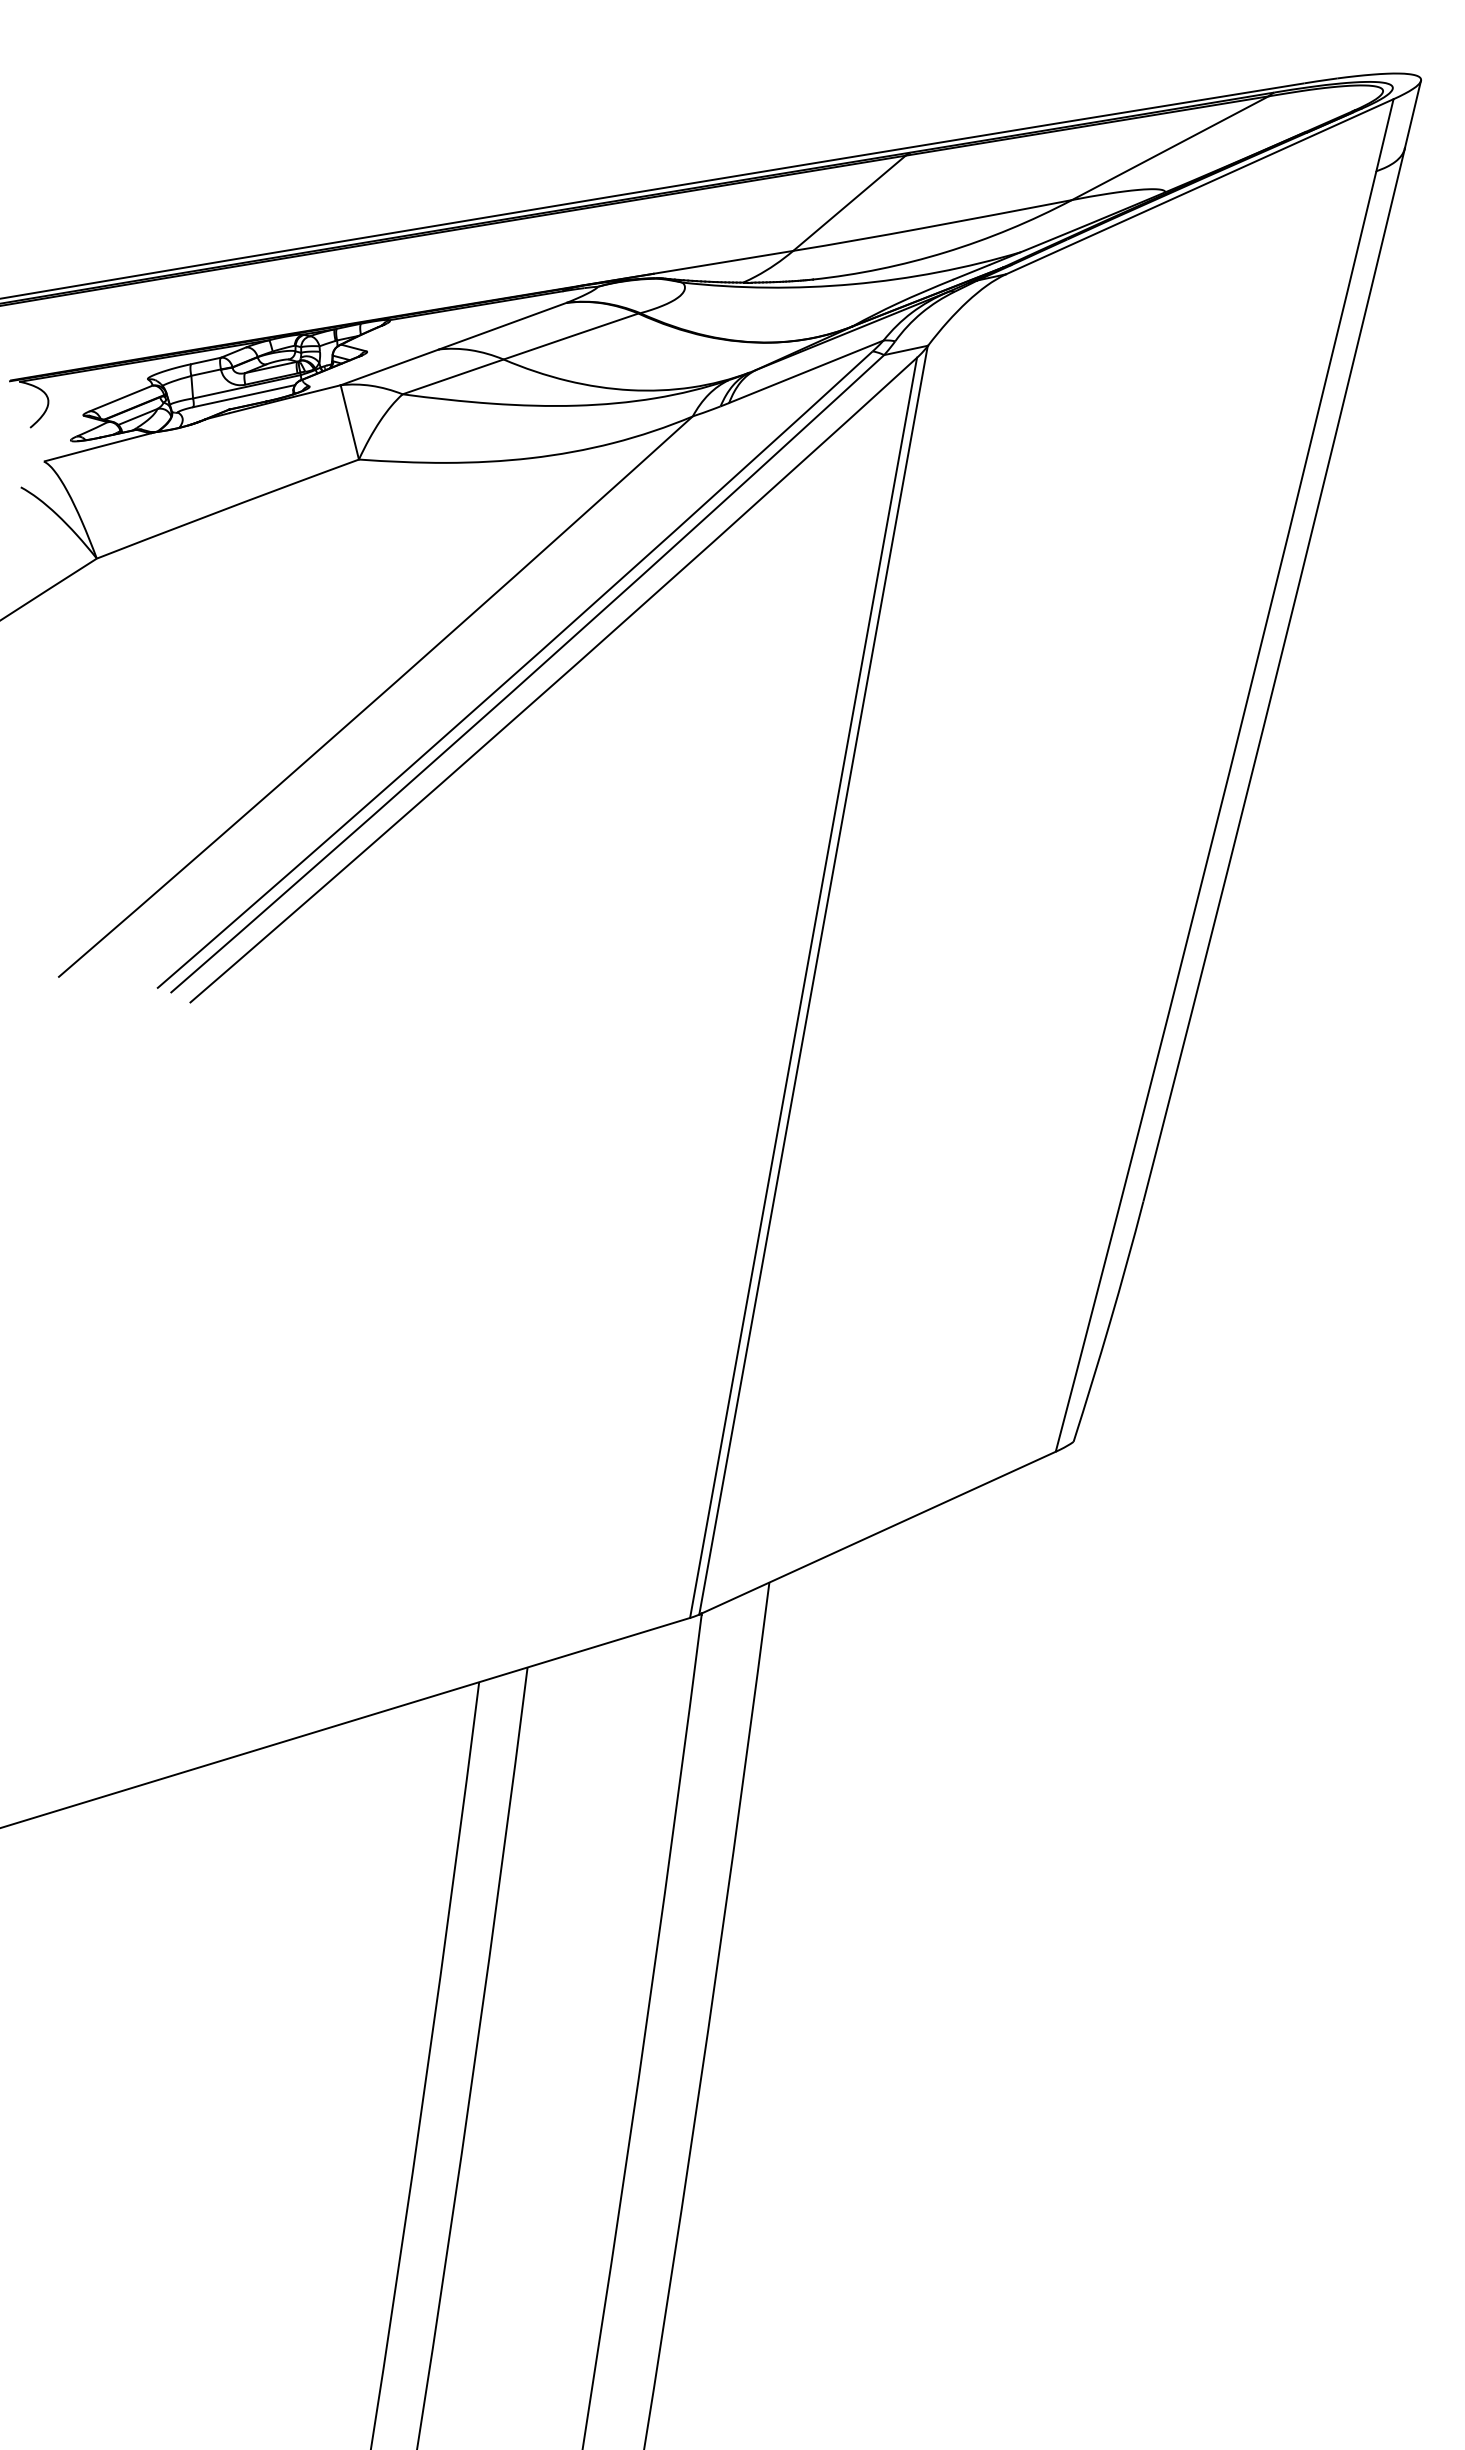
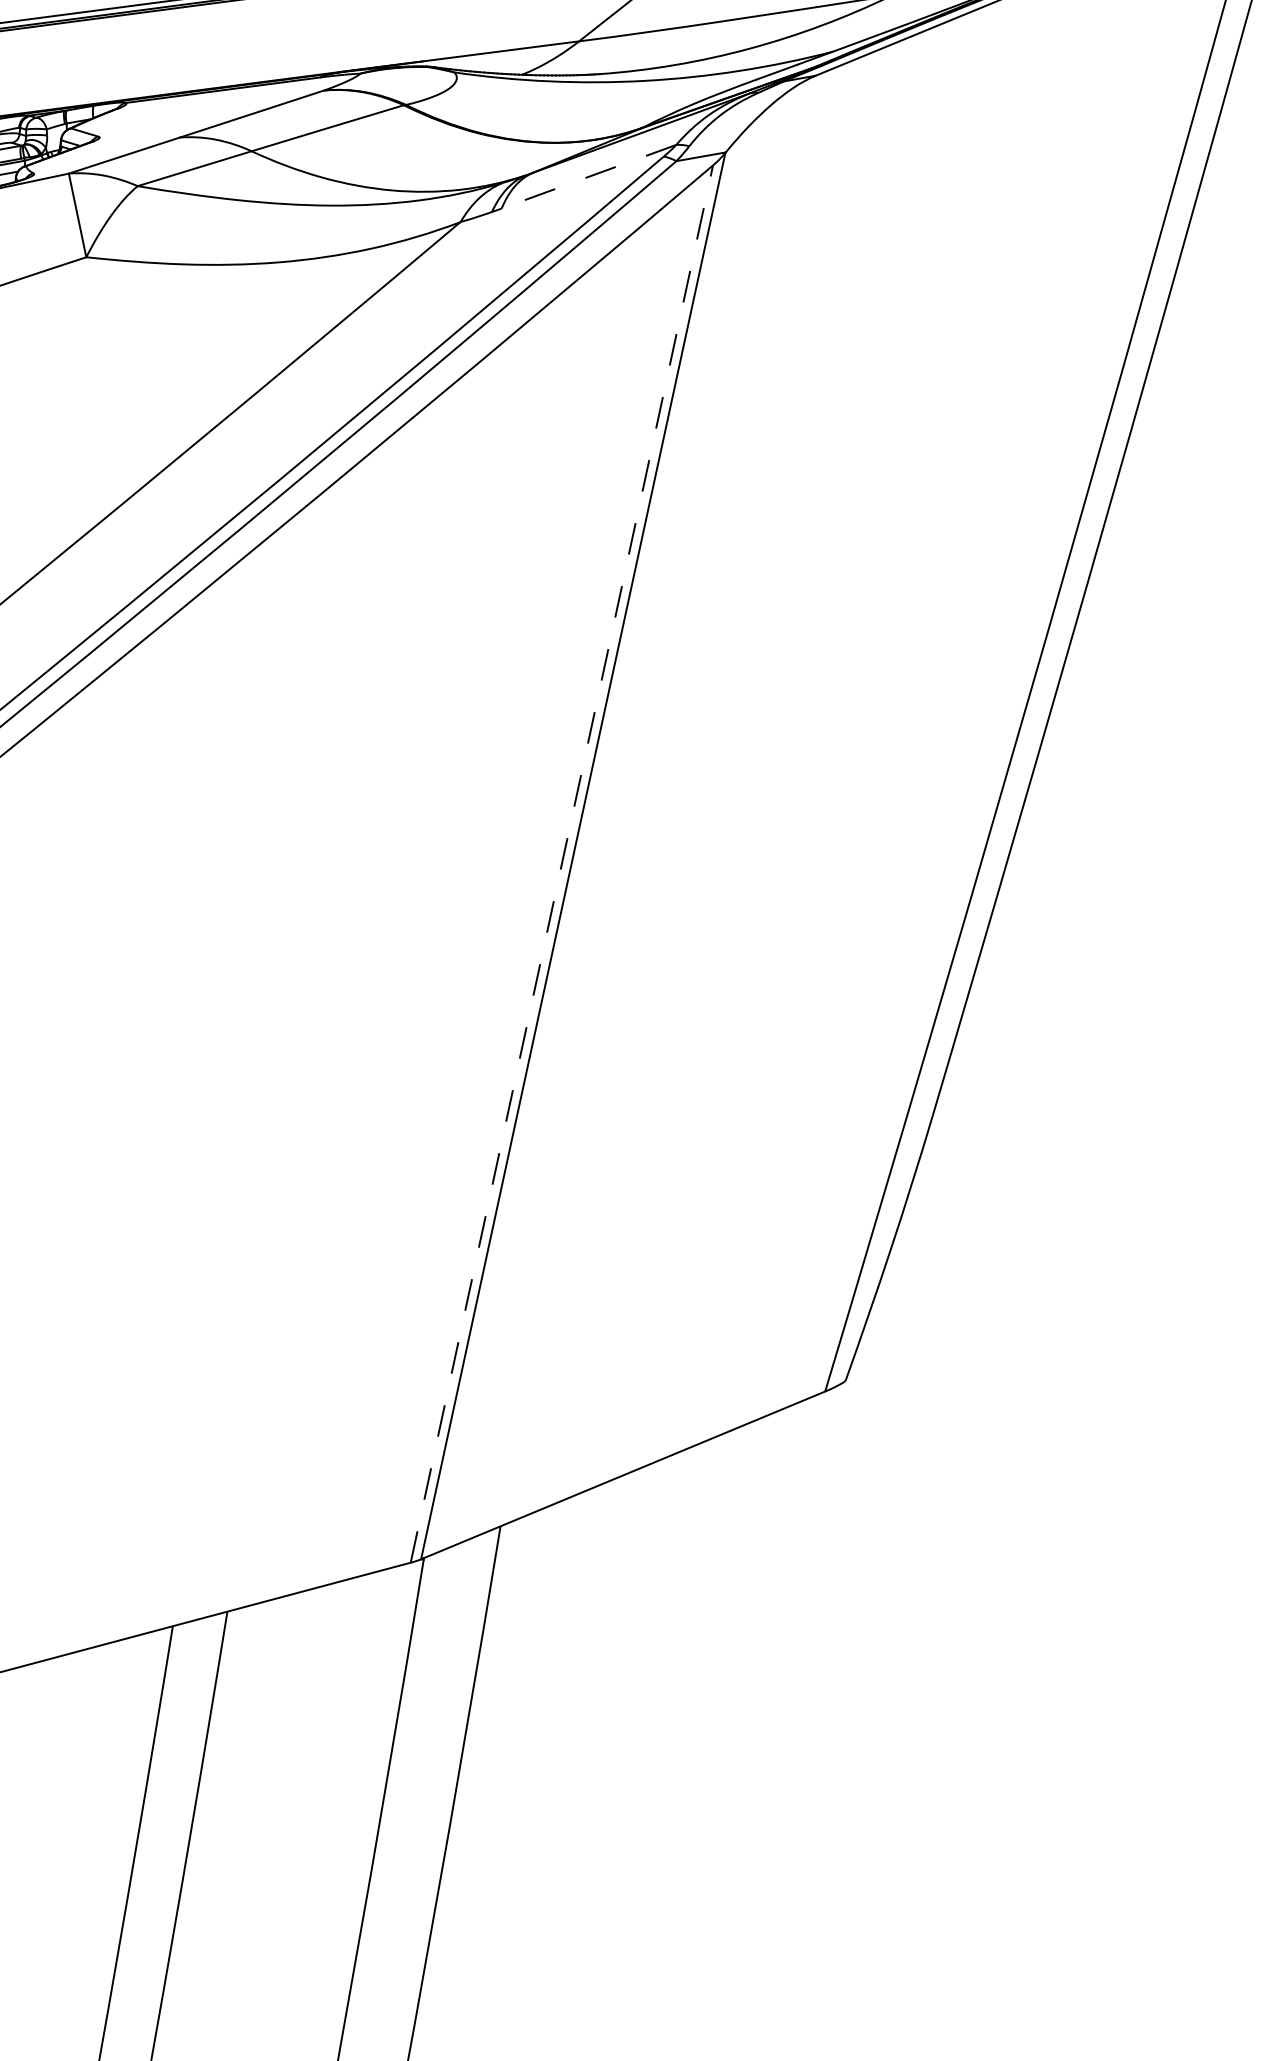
line: (805, 371) -> (588, 176), solid -> dashed
line: (803, 987) -> (561, 863), solid -> dashed

